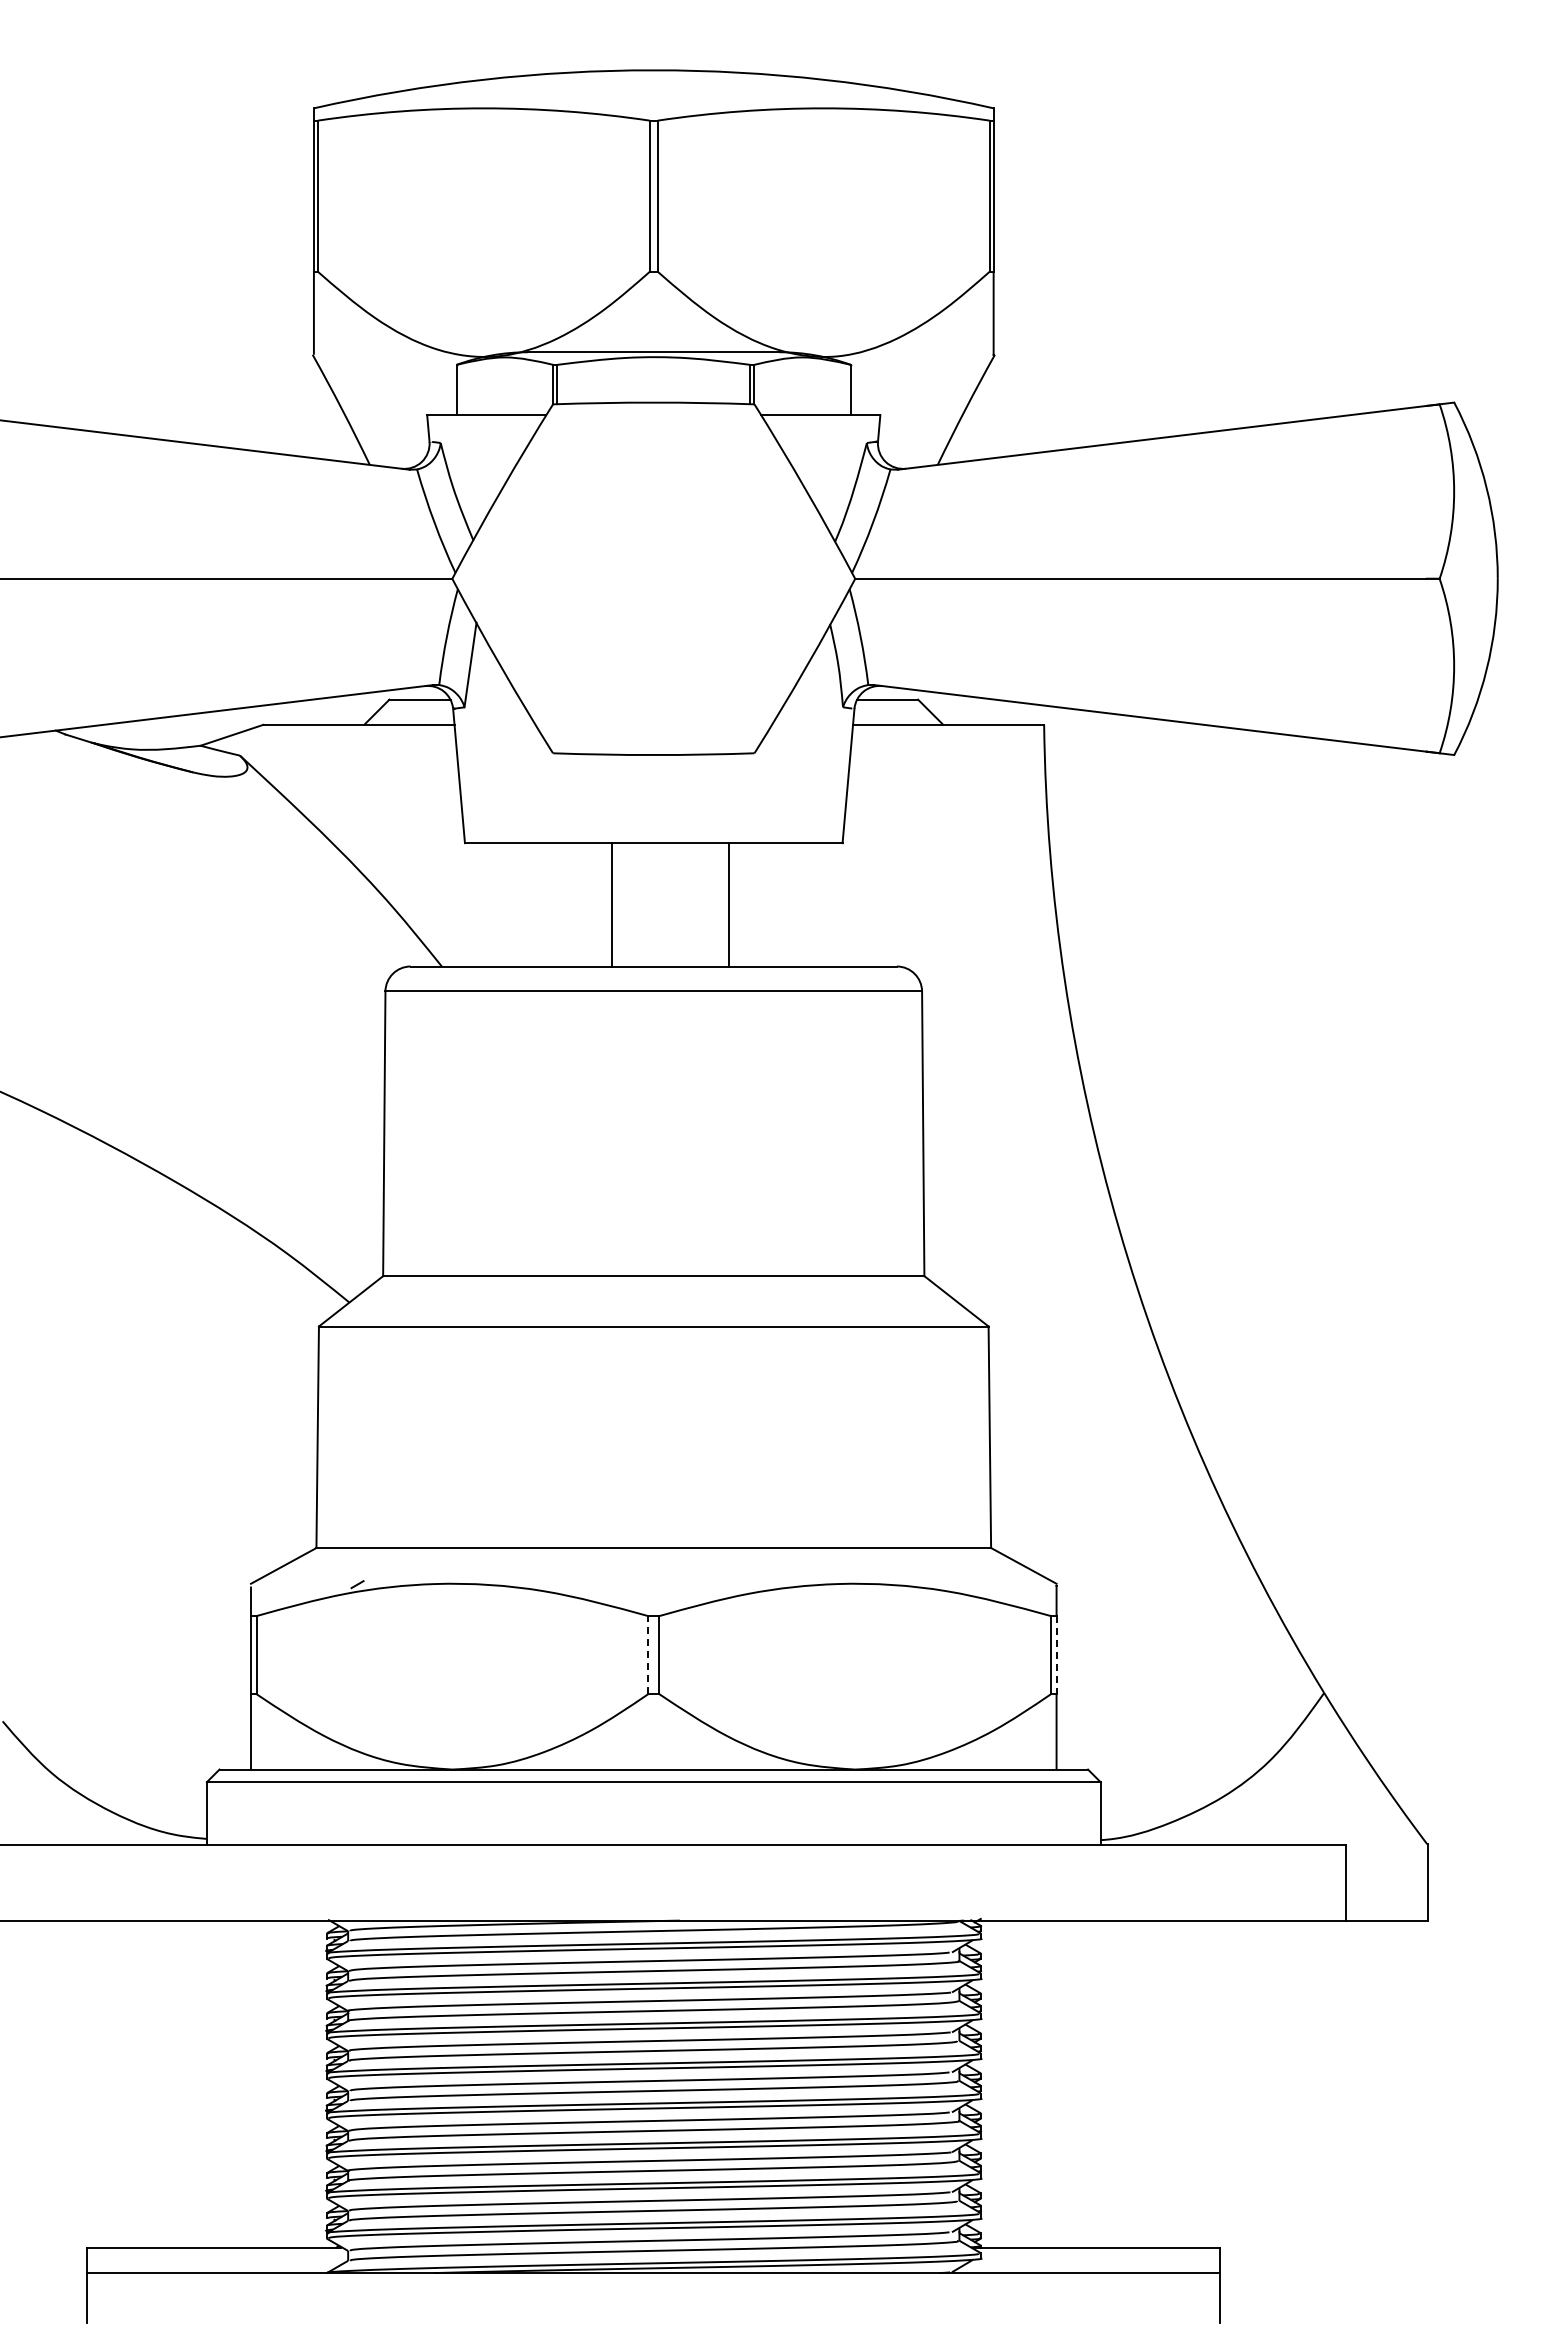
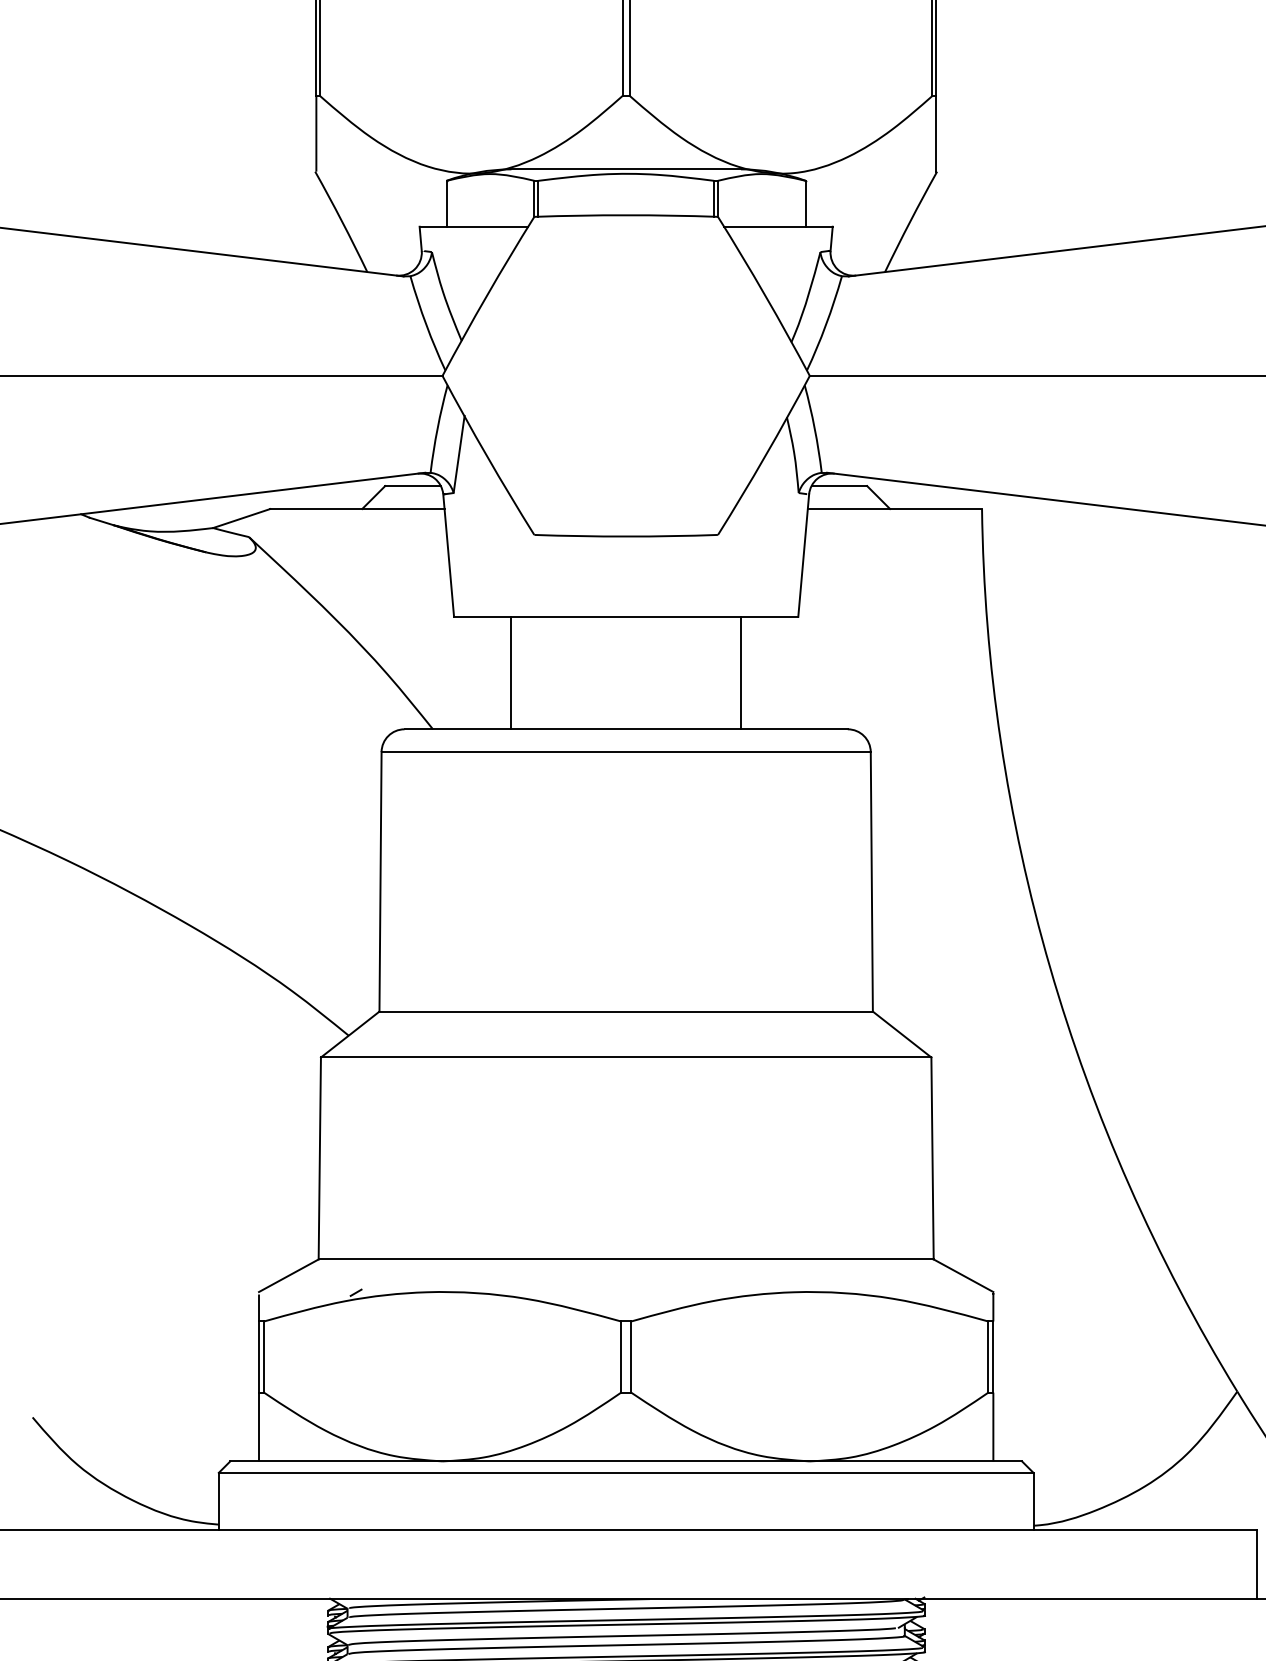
line: (611, 904) -> (511, 672), moved
line: (728, 904) -> (740, 672), moved
line: (648, 1654) -> (621, 1356), dashed -> solid
line: (1056, 1655) -> (993, 1357), dashed -> solid

